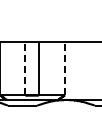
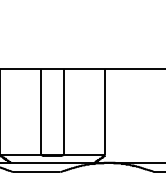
line: (25, 68) -> (41, 111), dashed -> solid
line: (64, 68) -> (104, 111), dashed -> solid

